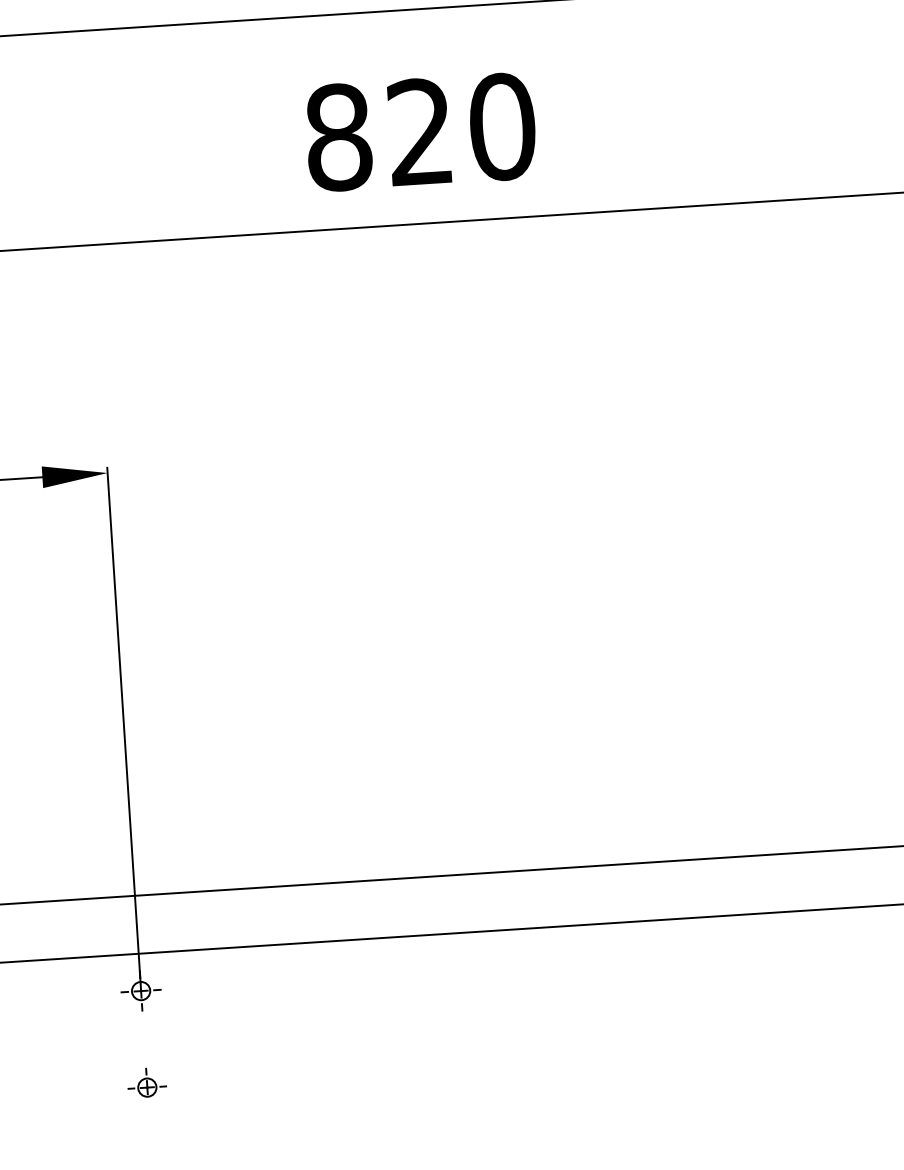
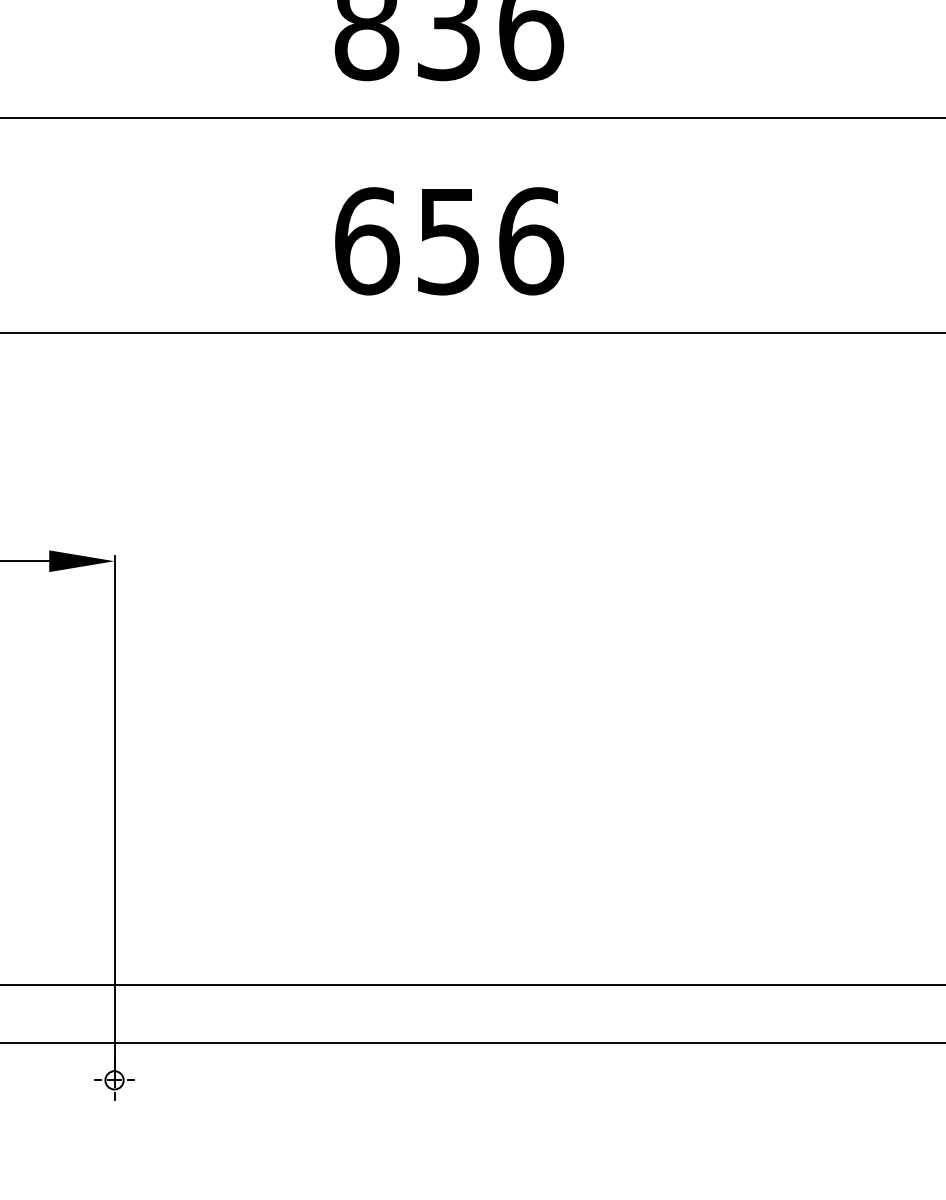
text: (421, 132) -> (449, 241), 820 -> 656
part: (147, 1083) -> (114, 1172), removed

